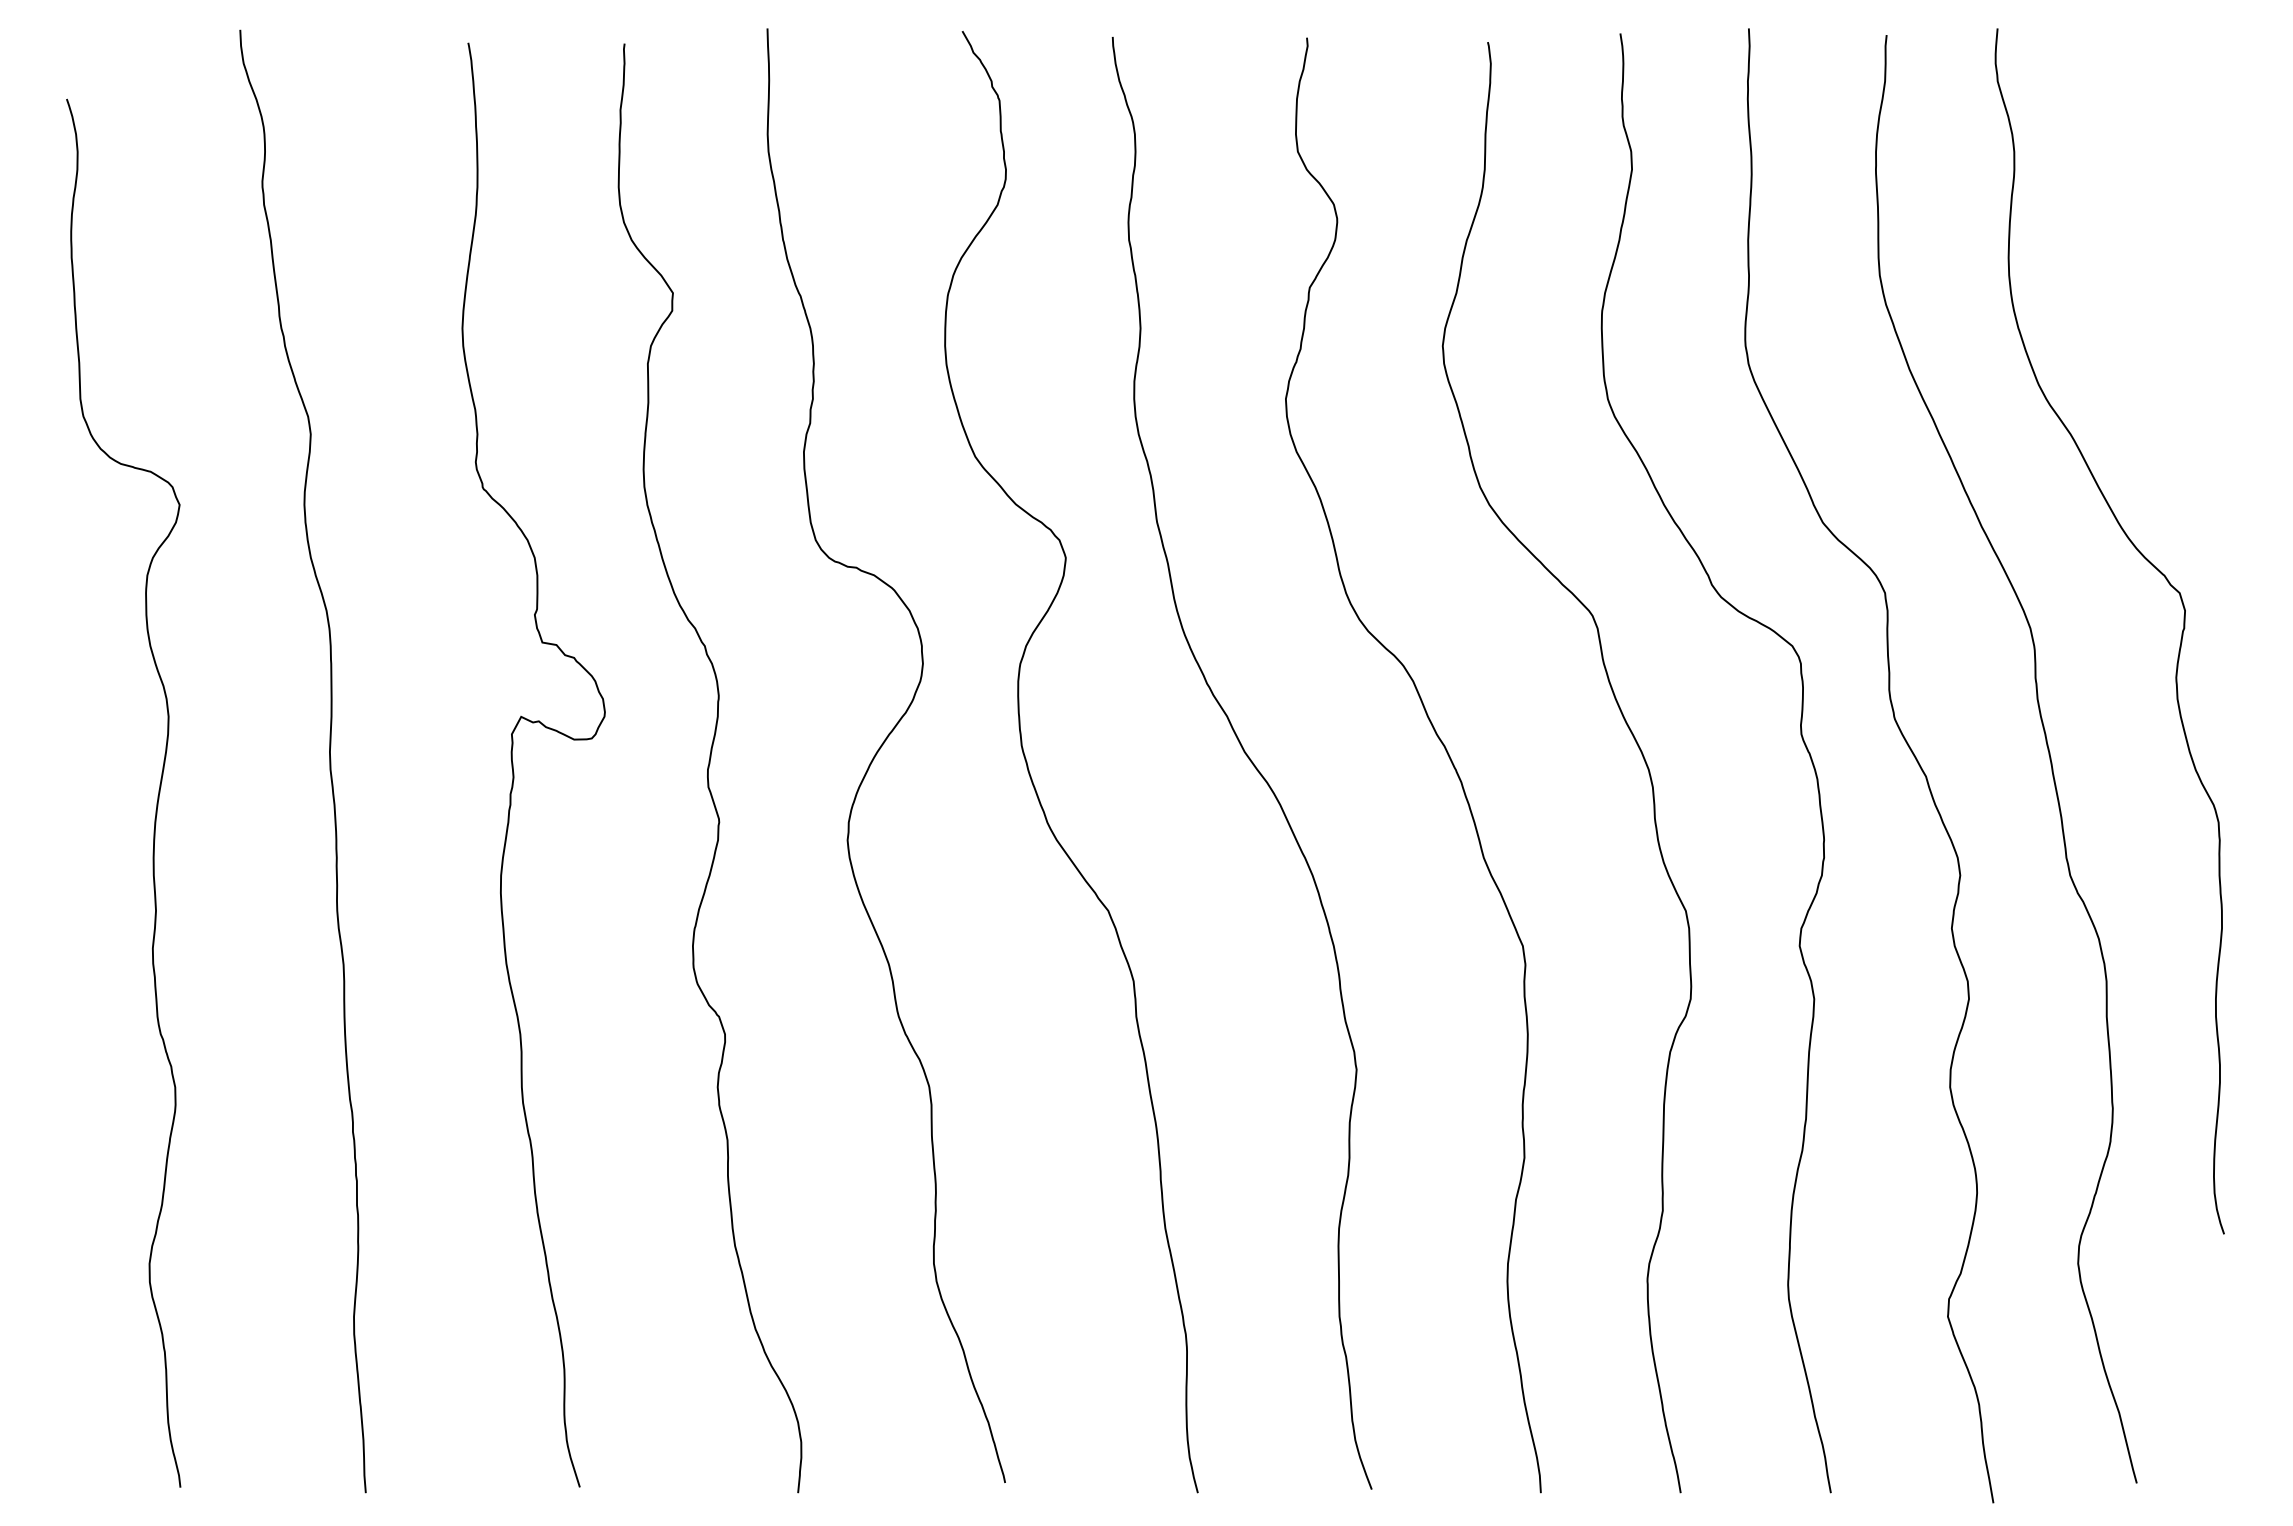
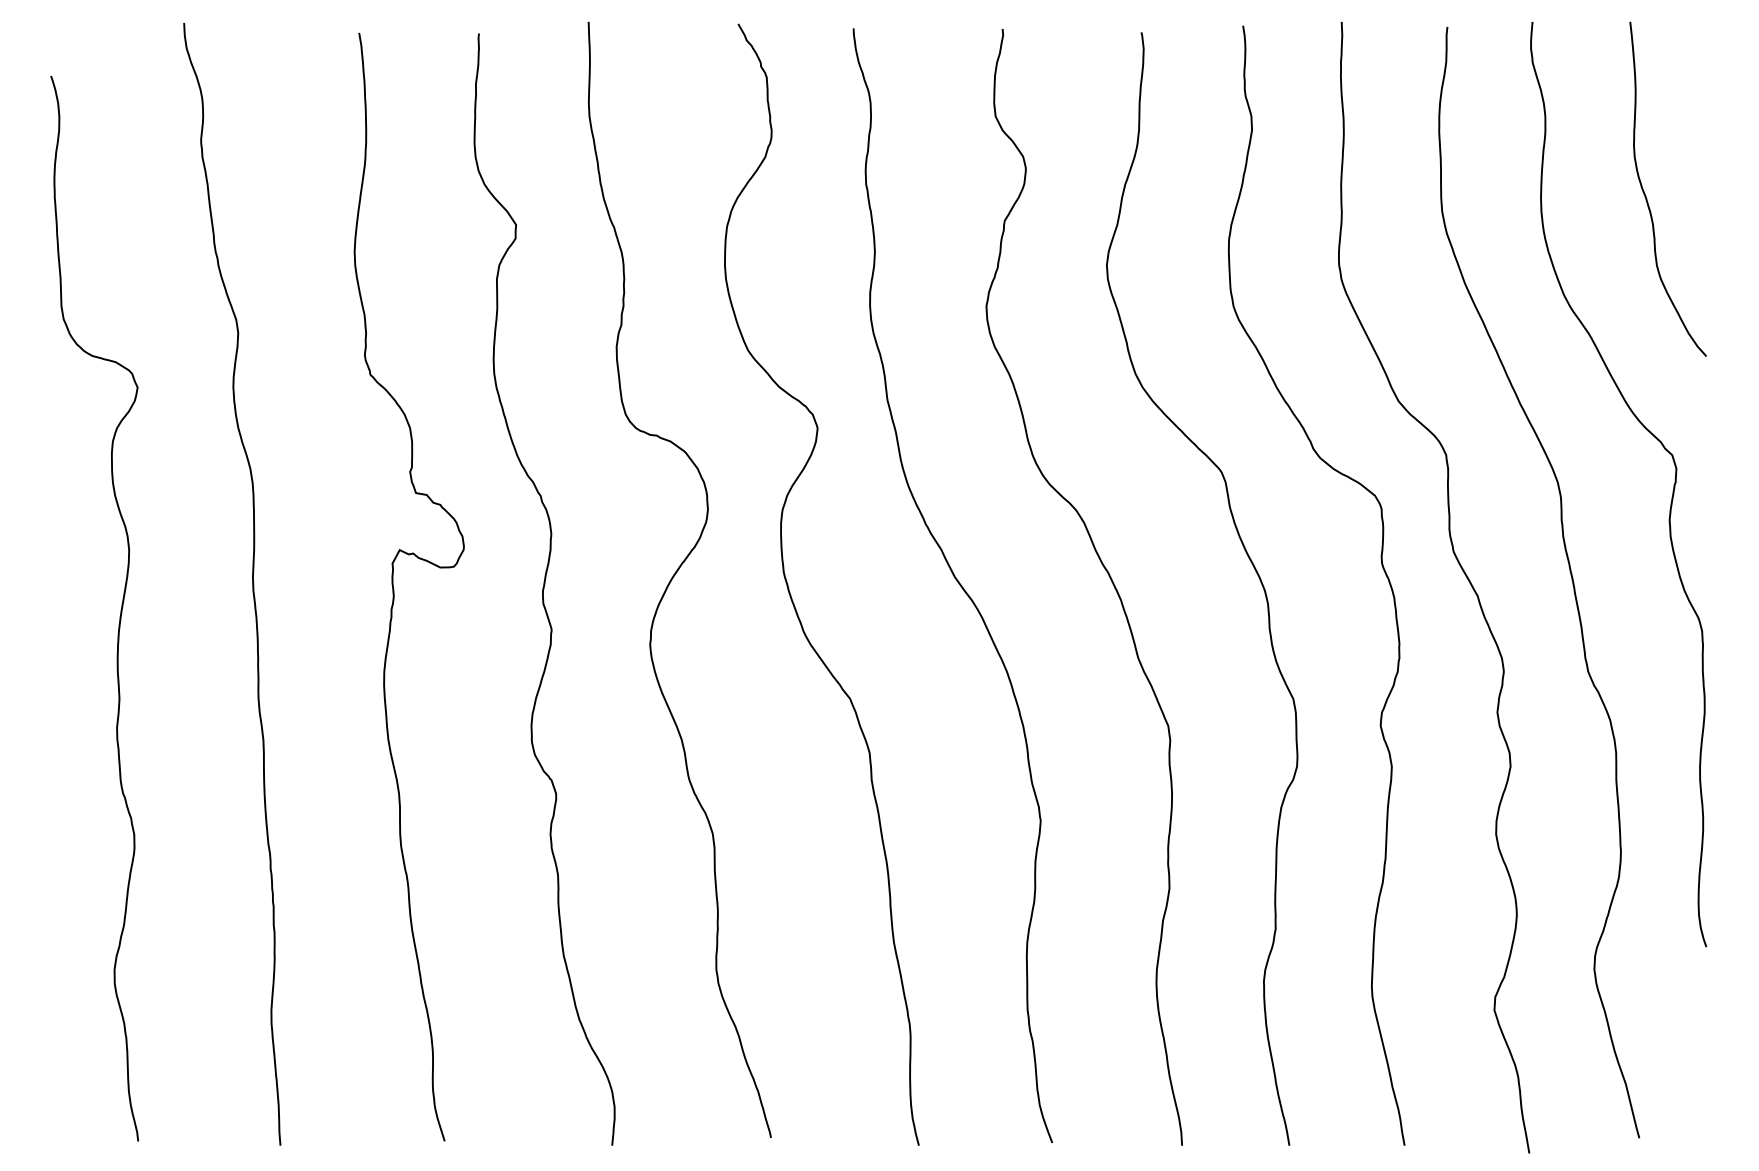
curve: (2145, 254) -> (1646, 195), added

